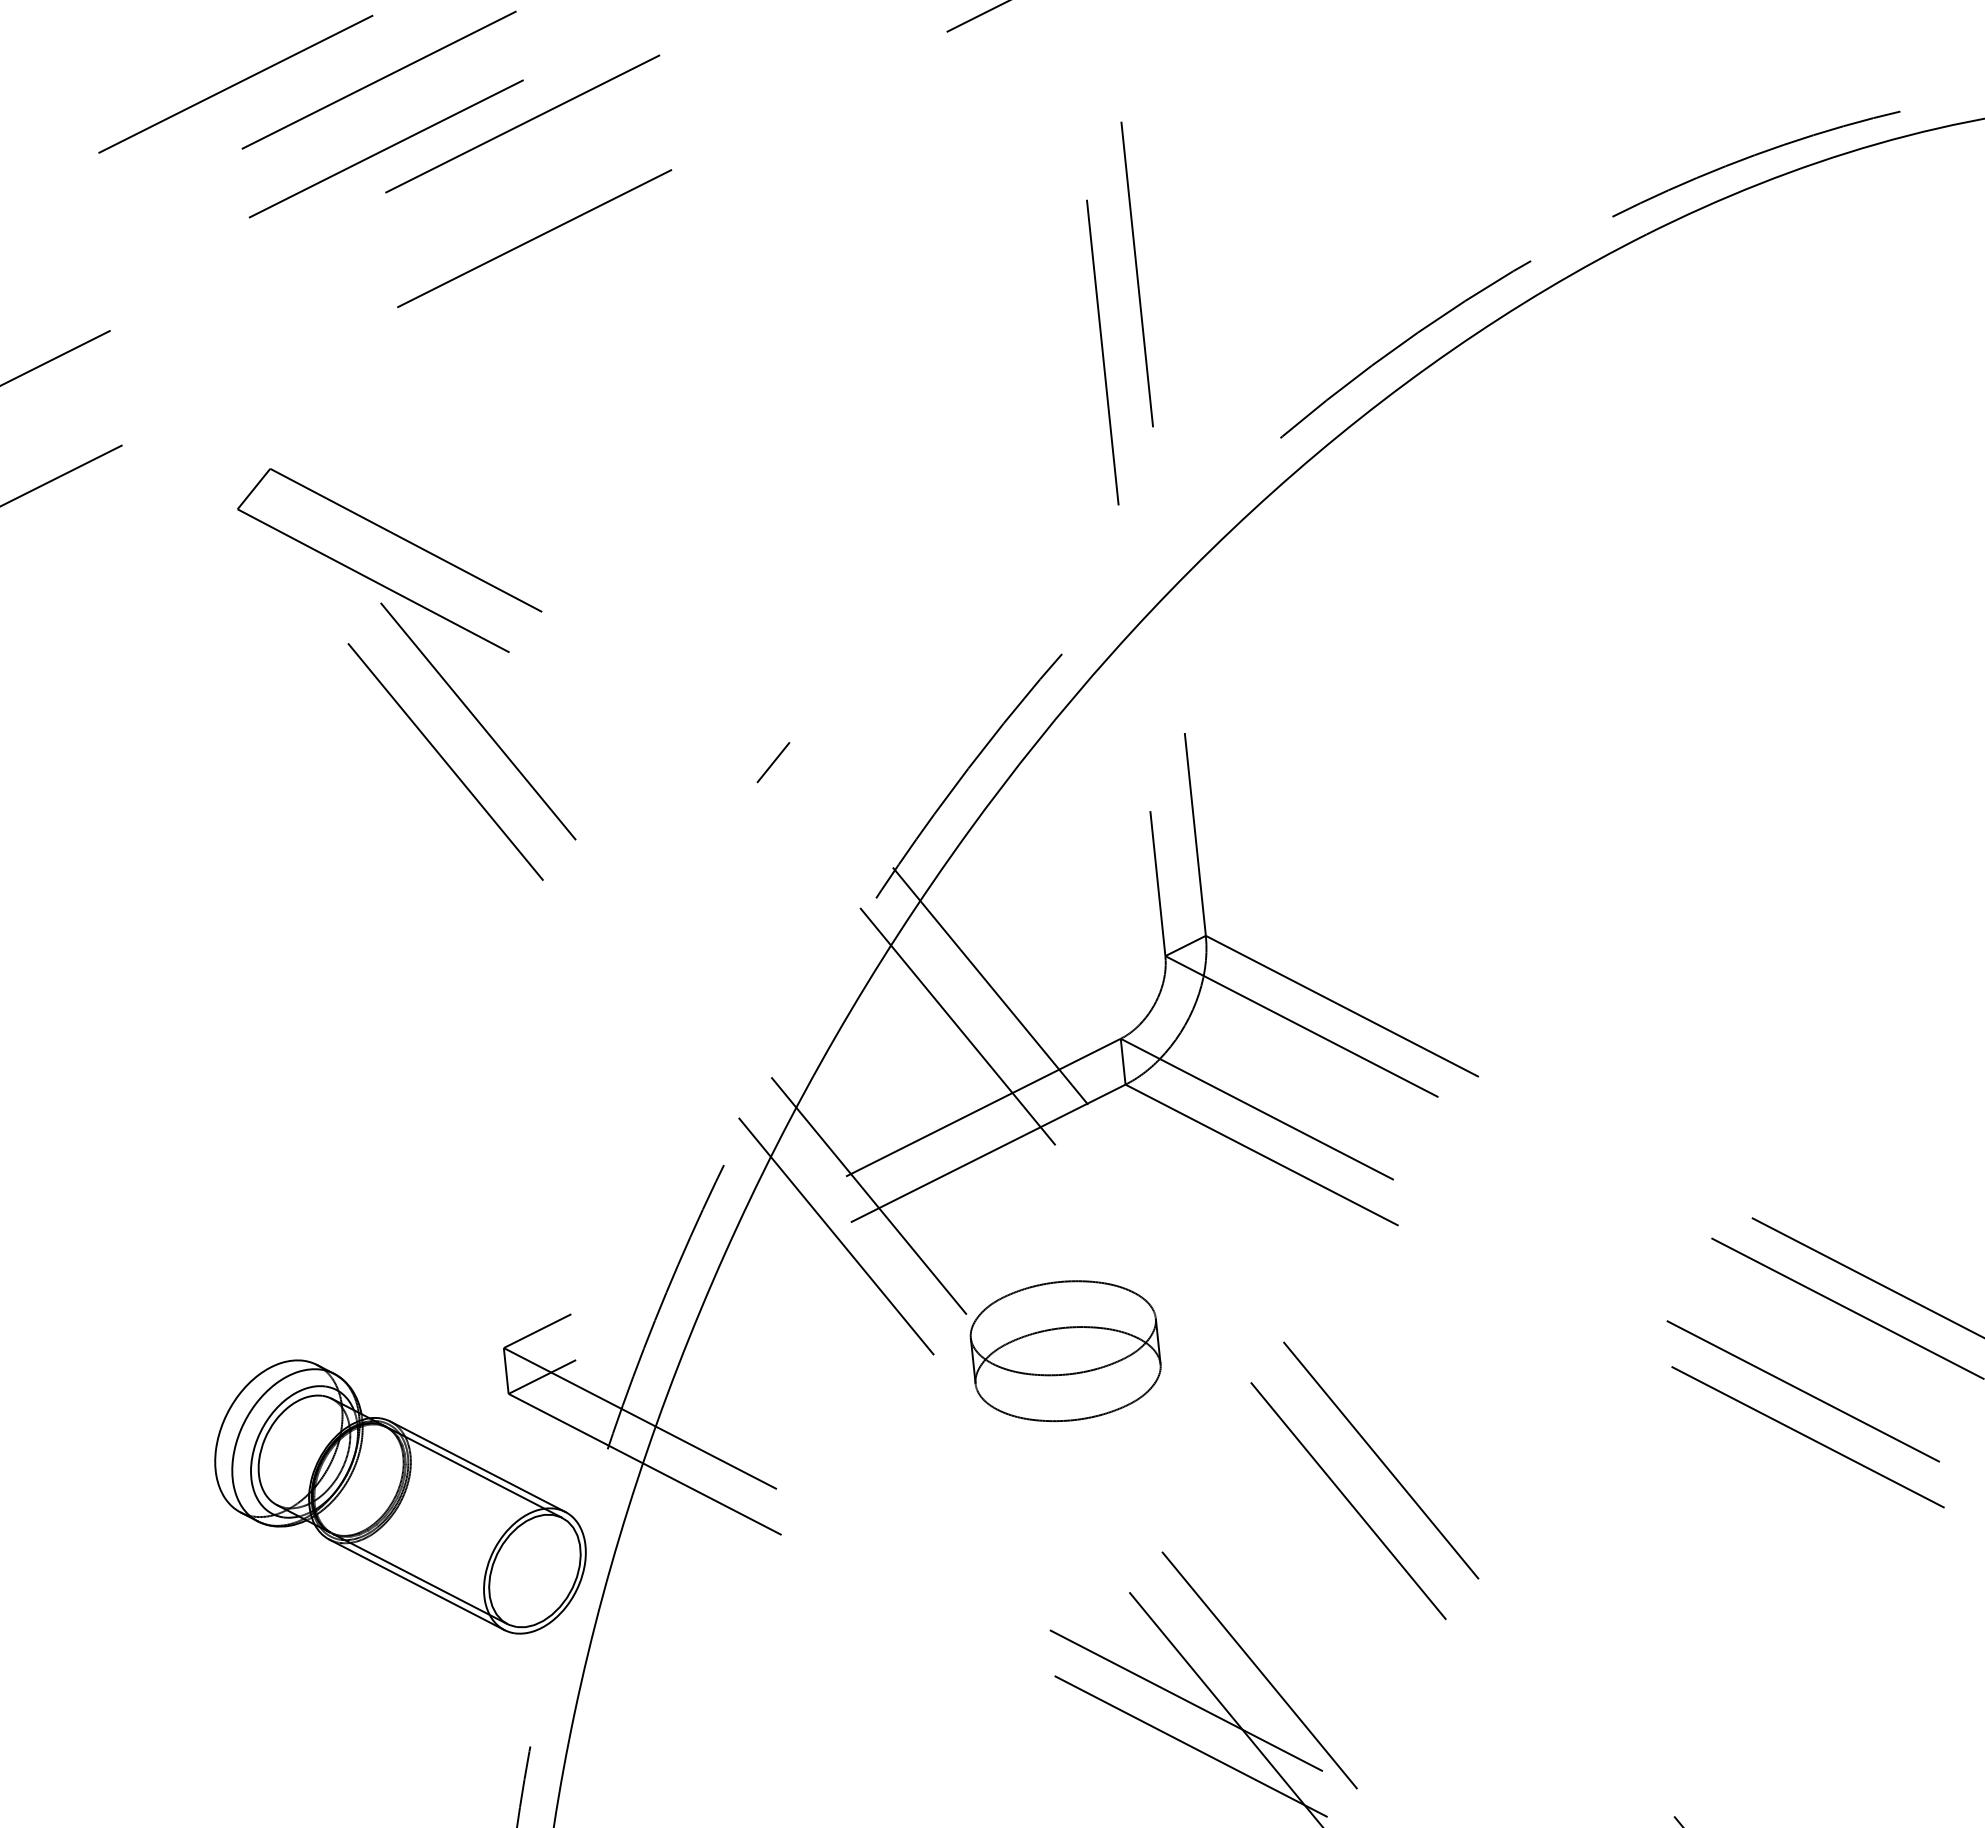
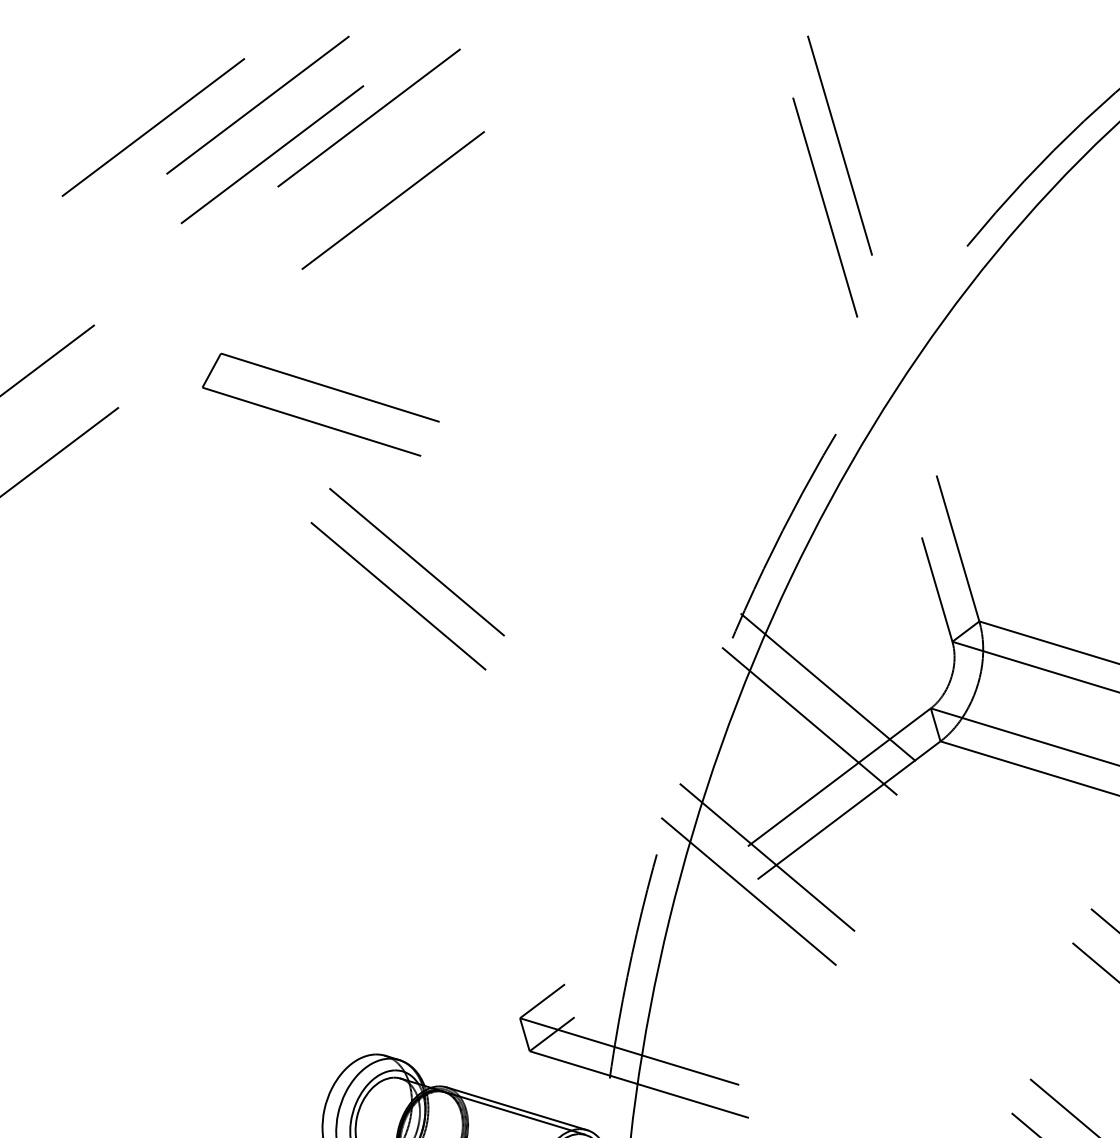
part: (379, 582) -> (316, 422), moved
line: (773, 762) -> (638, 552), removed
part: (1065, 1350) -> (932, 944), removed

